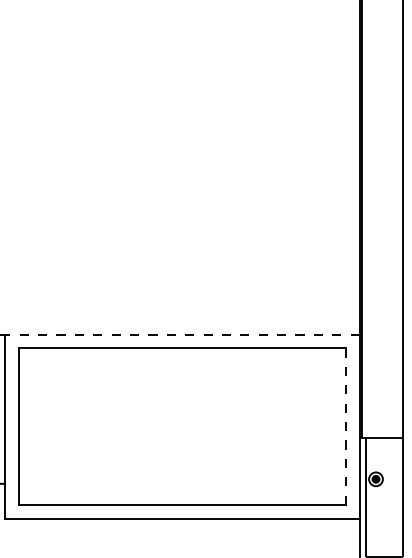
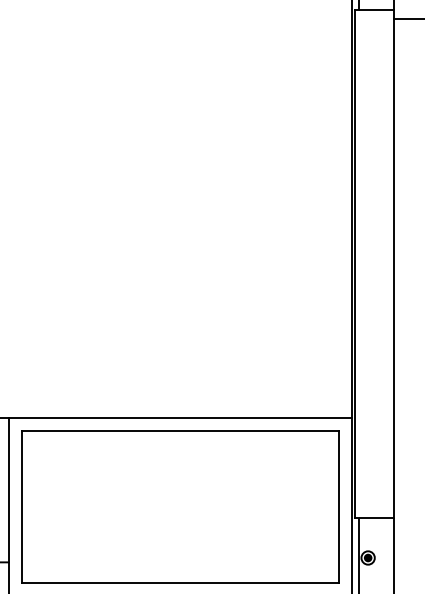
line: (182, 334) -> (180, 417), dashed -> solid
line: (346, 426) -> (339, 506), dashed -> solid

